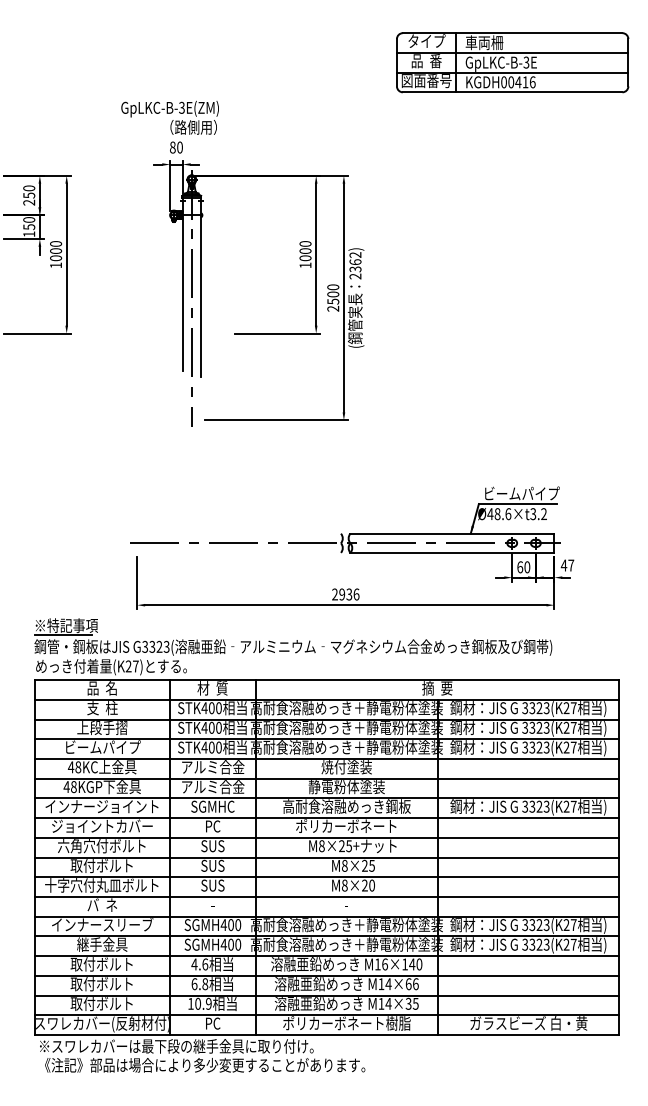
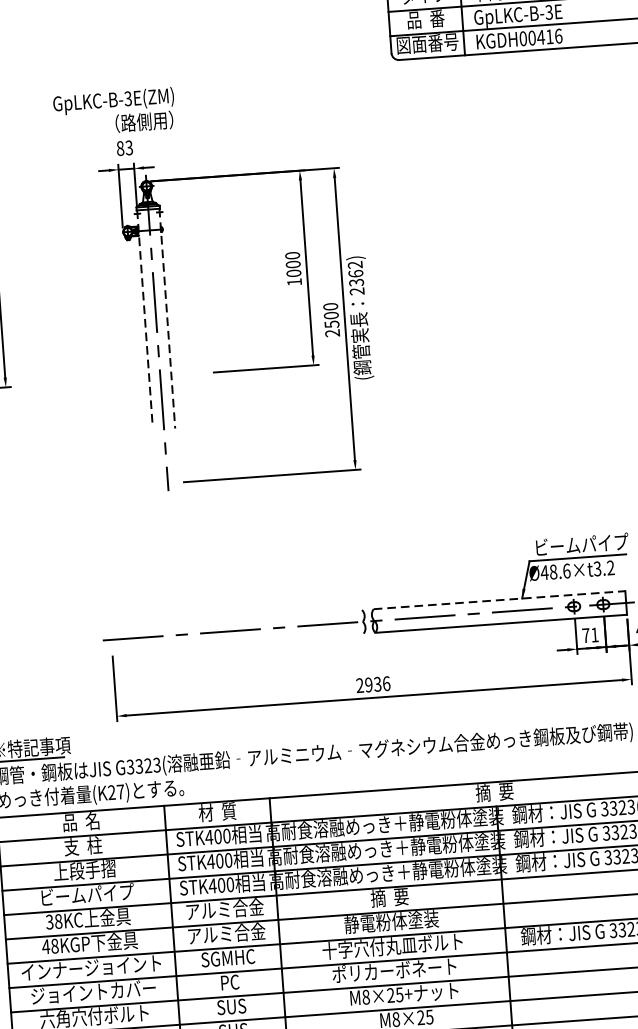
text: (179, 147) -> (128, 147), 80 -> 83
line: (182, 284) -> (144, 316), solid -> dashed
line: (200, 287) -> (166, 318), solid -> dashed
line: (452, 533) -> (499, 599), solid -> dashed
text: (523, 567) -> (590, 635), 60 -> 71
text: (70, 767) -> (48, 922), 48KC -> 38KC
text: (346, 767) -> (389, 898), 焼付塗装 -> 摘  要
text: (346, 806) -> (392, 946), 高耐食溶融めっき鋼板 -> 十字穴付丸皿ボルト

